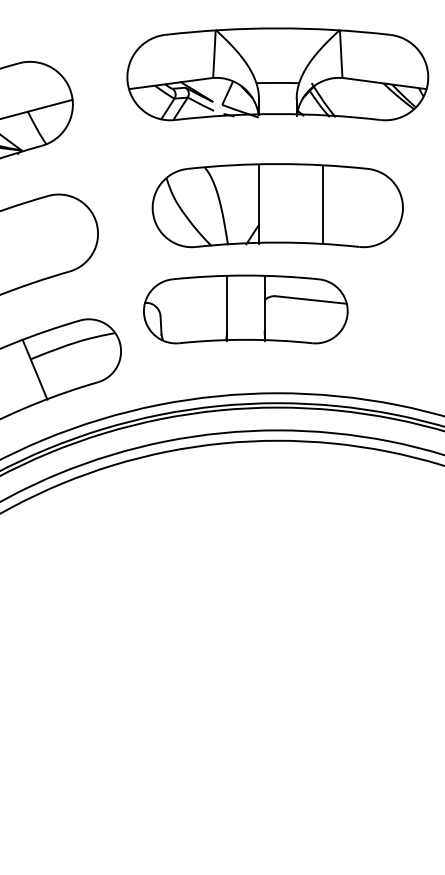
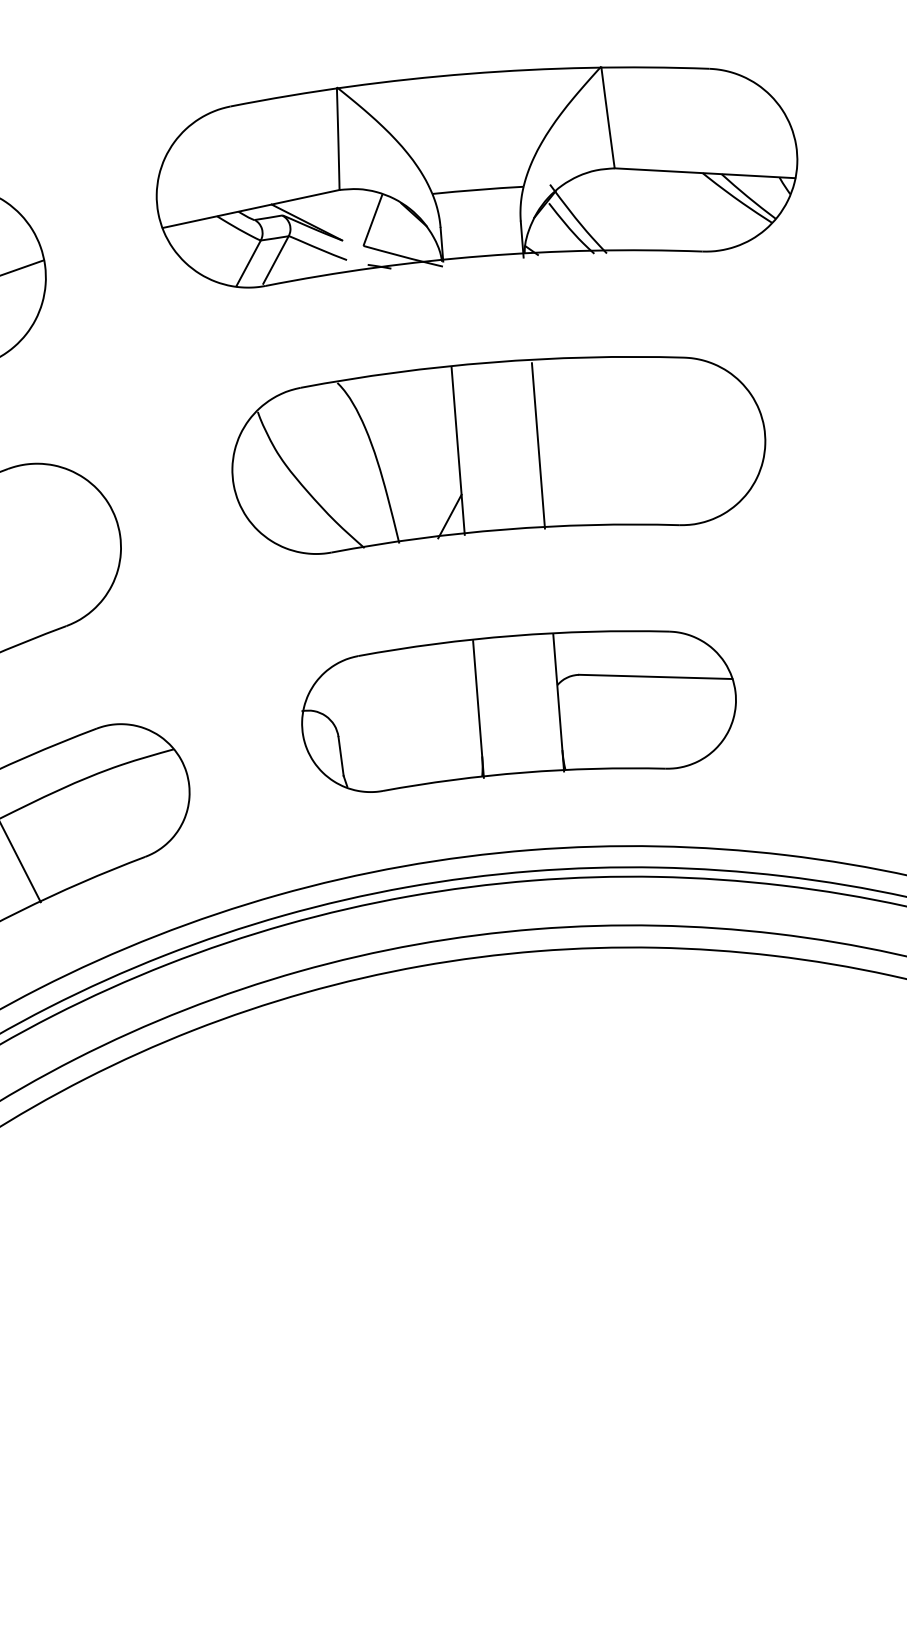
line: (322, 204) -> (538, 445), moved
part: (245, 309) -> (518, 708), moved

